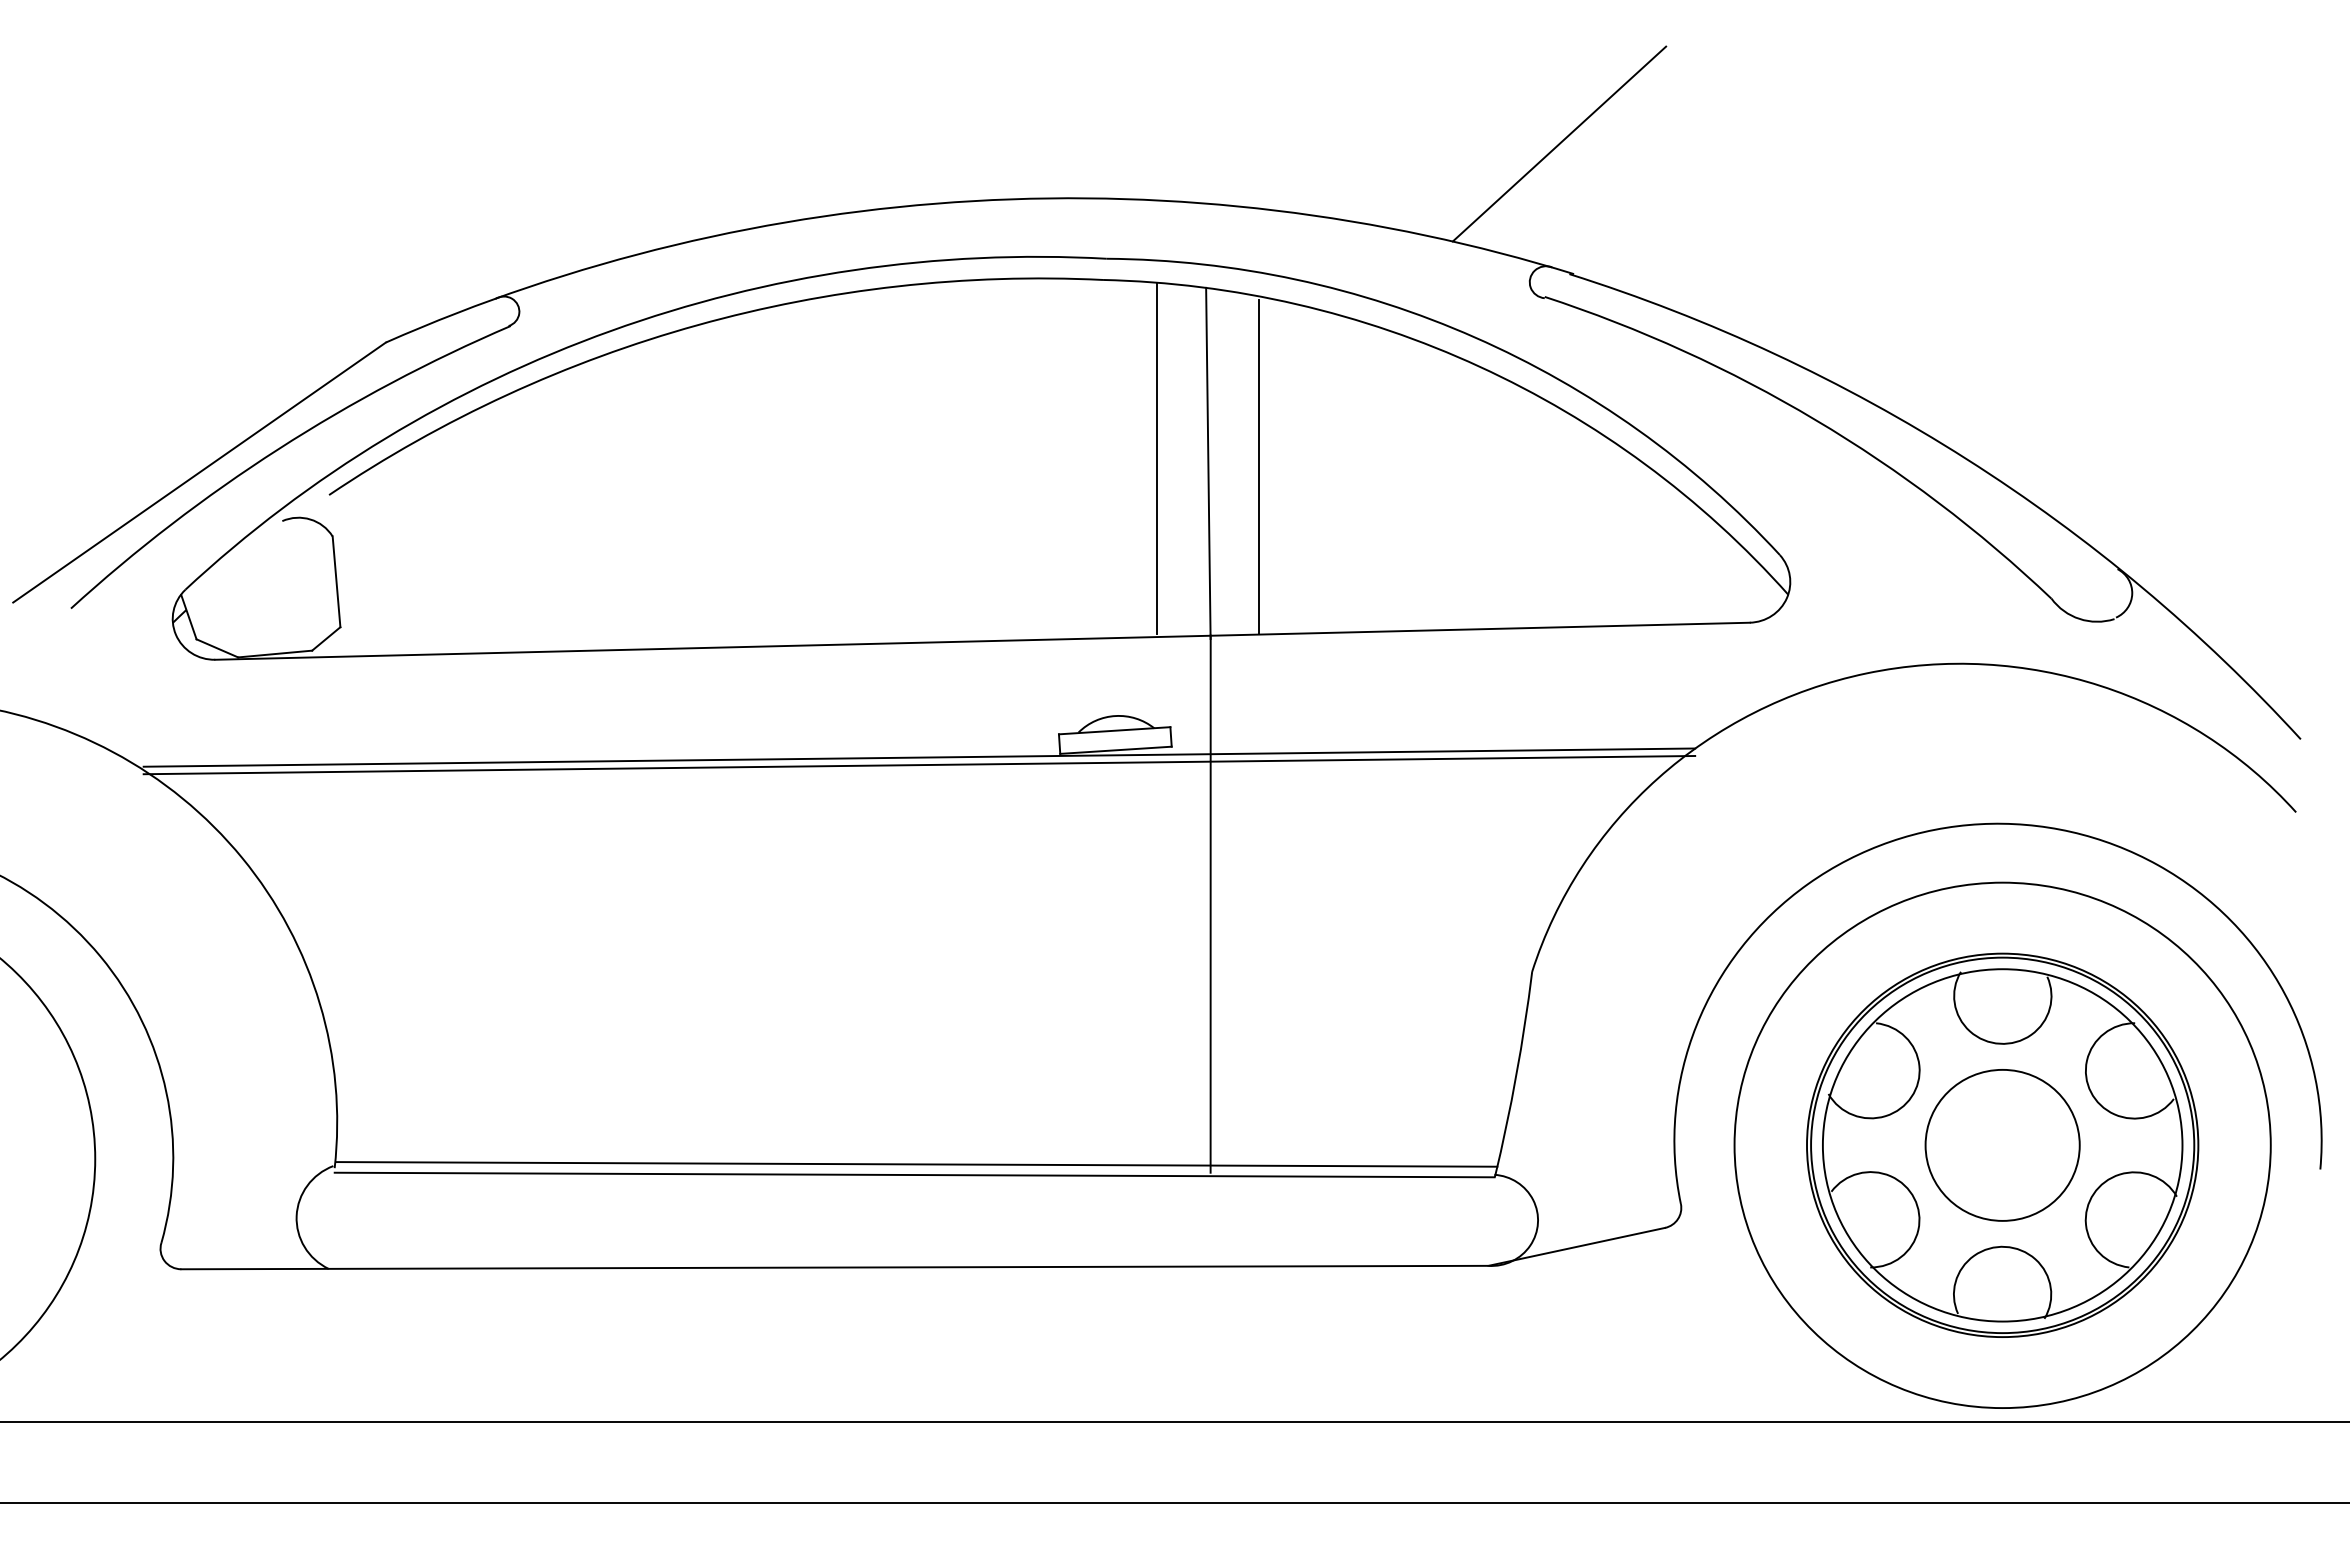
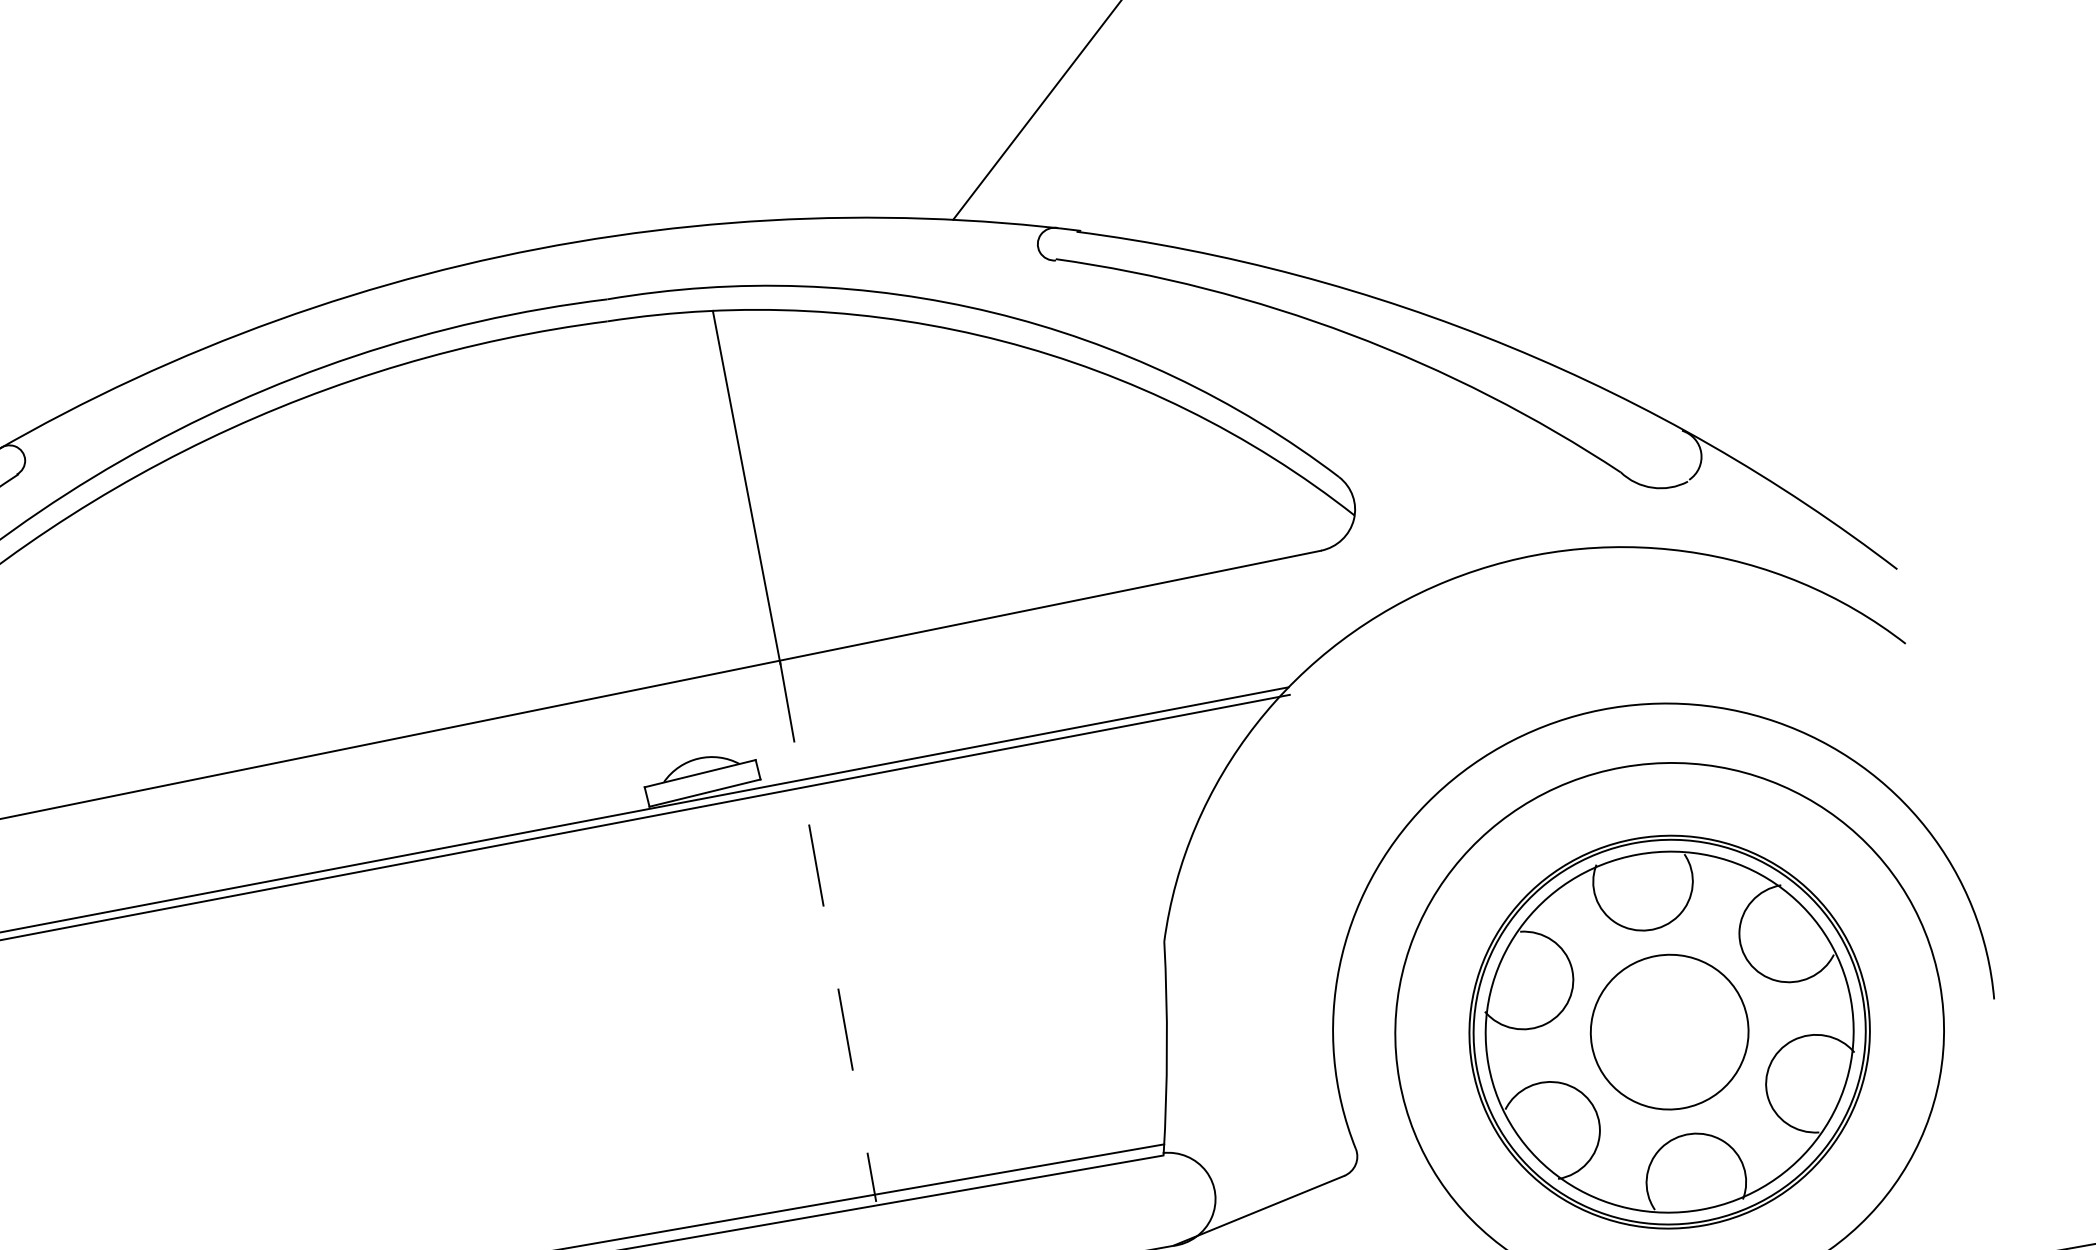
line: (1157, 457) -> (694, 490), removed
line: (1258, 466) -> (797, 481), removed
line: (1210, 904) -> (827, 931), solid -> dashed

